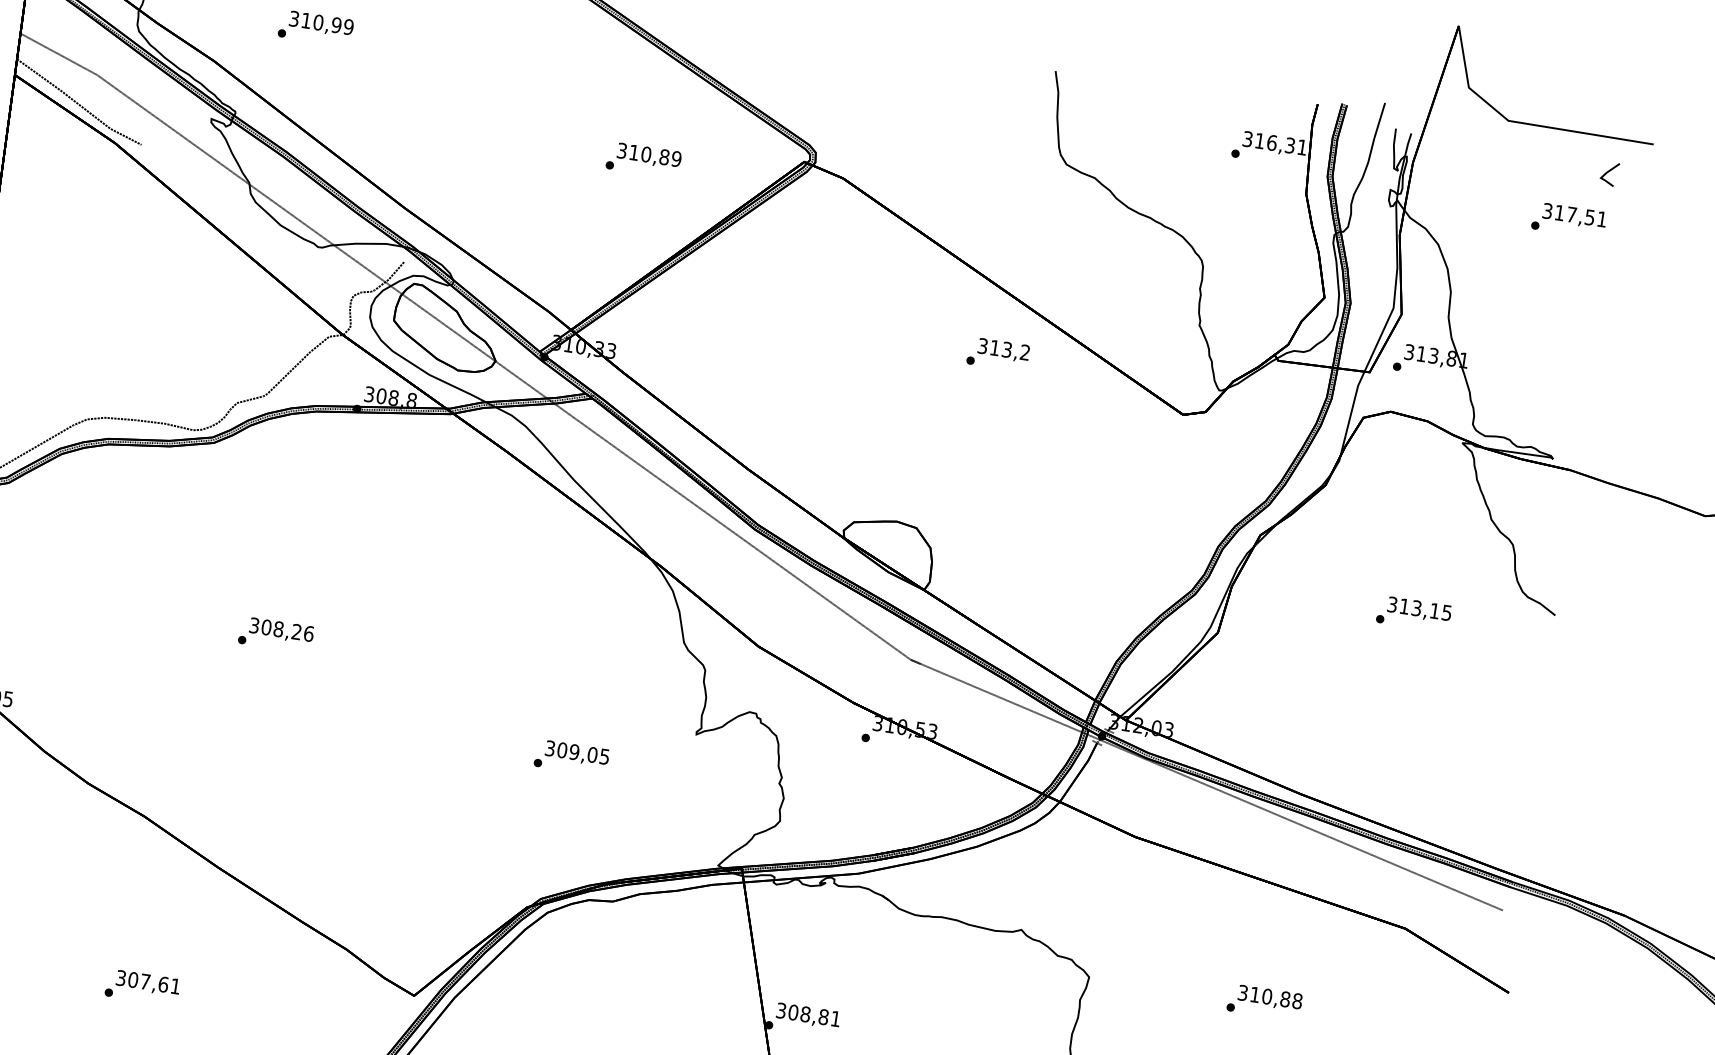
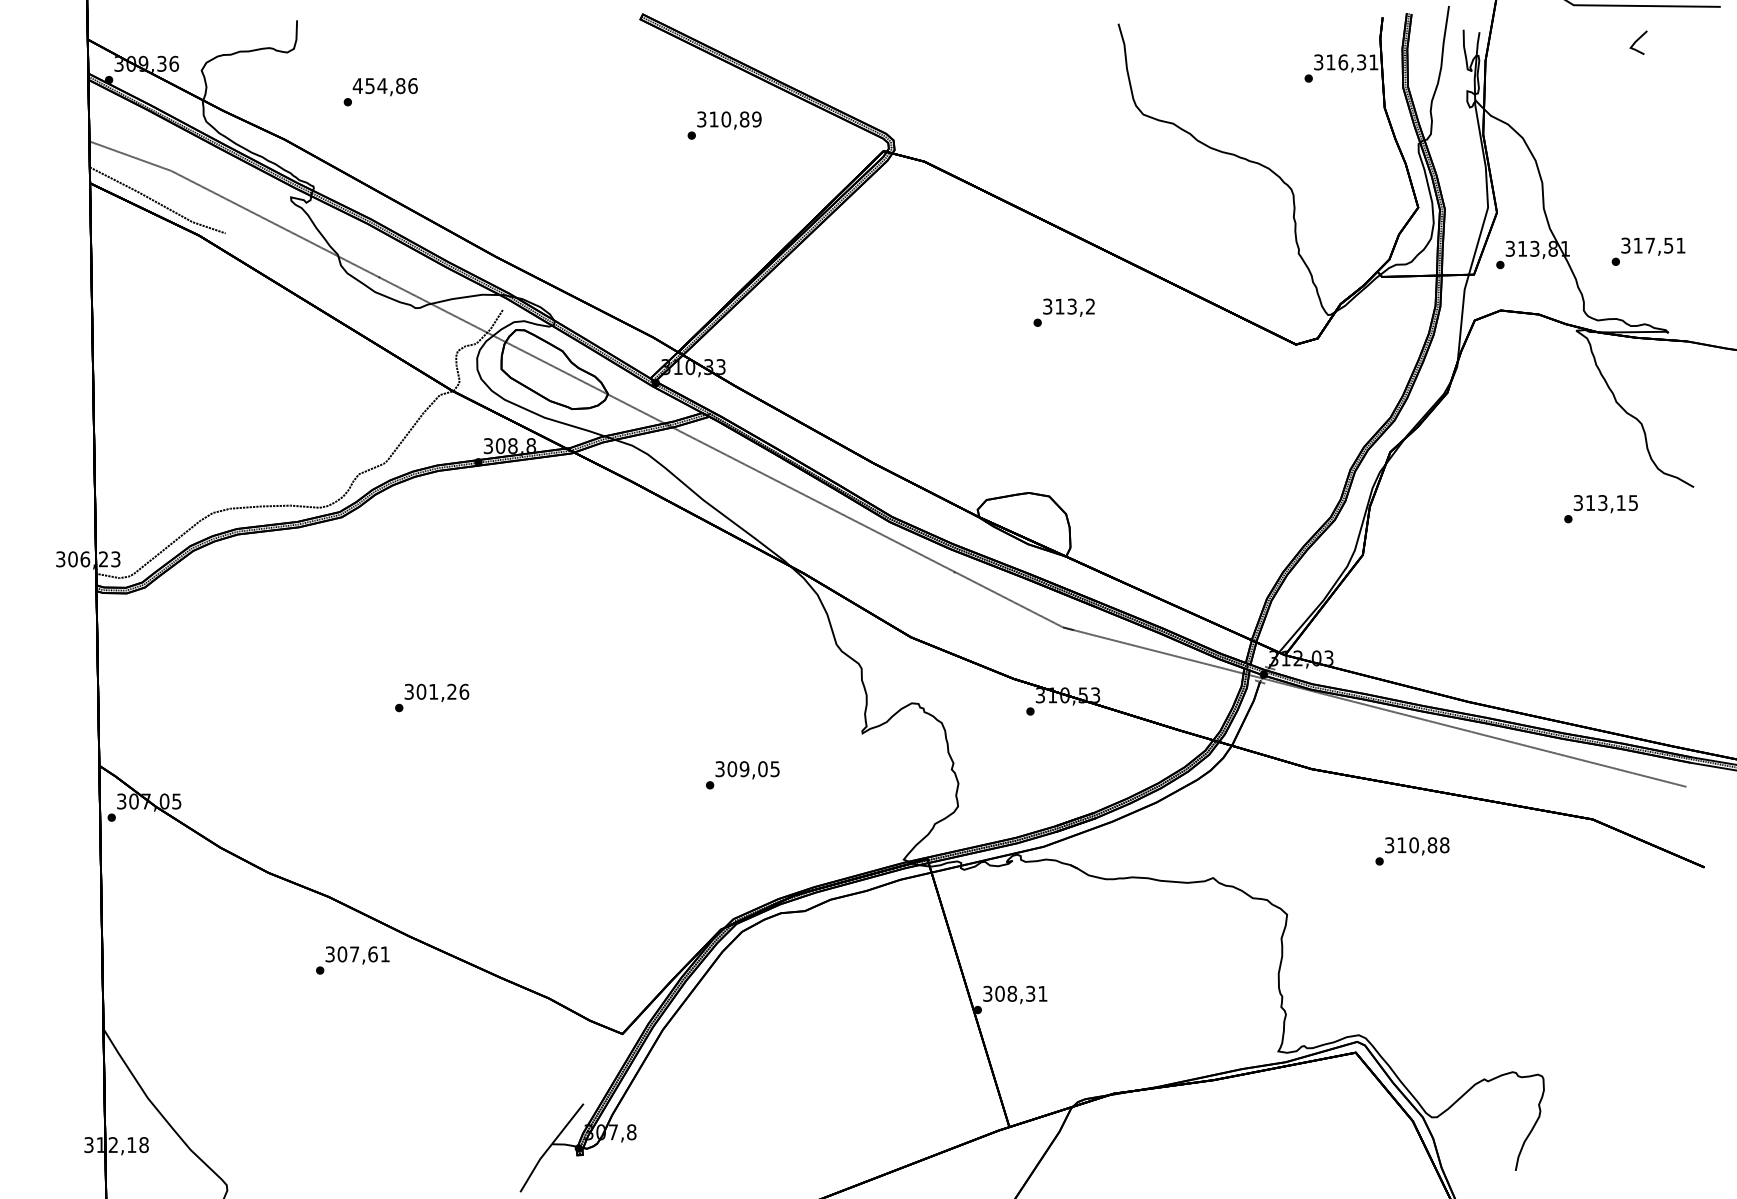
text: (320, 23) -> (384, 86), 310,99 -> 454,86
text: (643, 160) -> (724, 125), moved
part: (1609, 173) -> (1638, 42), moved
text: (1569, 220) -> (1648, 251), moved
text: (997, 354) -> (1063, 312), moved
text: (1413, 614) -> (1600, 509), moved
text: (278, 628) -> (433, 691), 308,26 -> 301,26
text: (142, 987) -> (352, 960), moved
text: (1264, 1002) -> (1412, 851), moved
text: (823, 1016) -> (1030, 993), 308,81 -> 308,31

